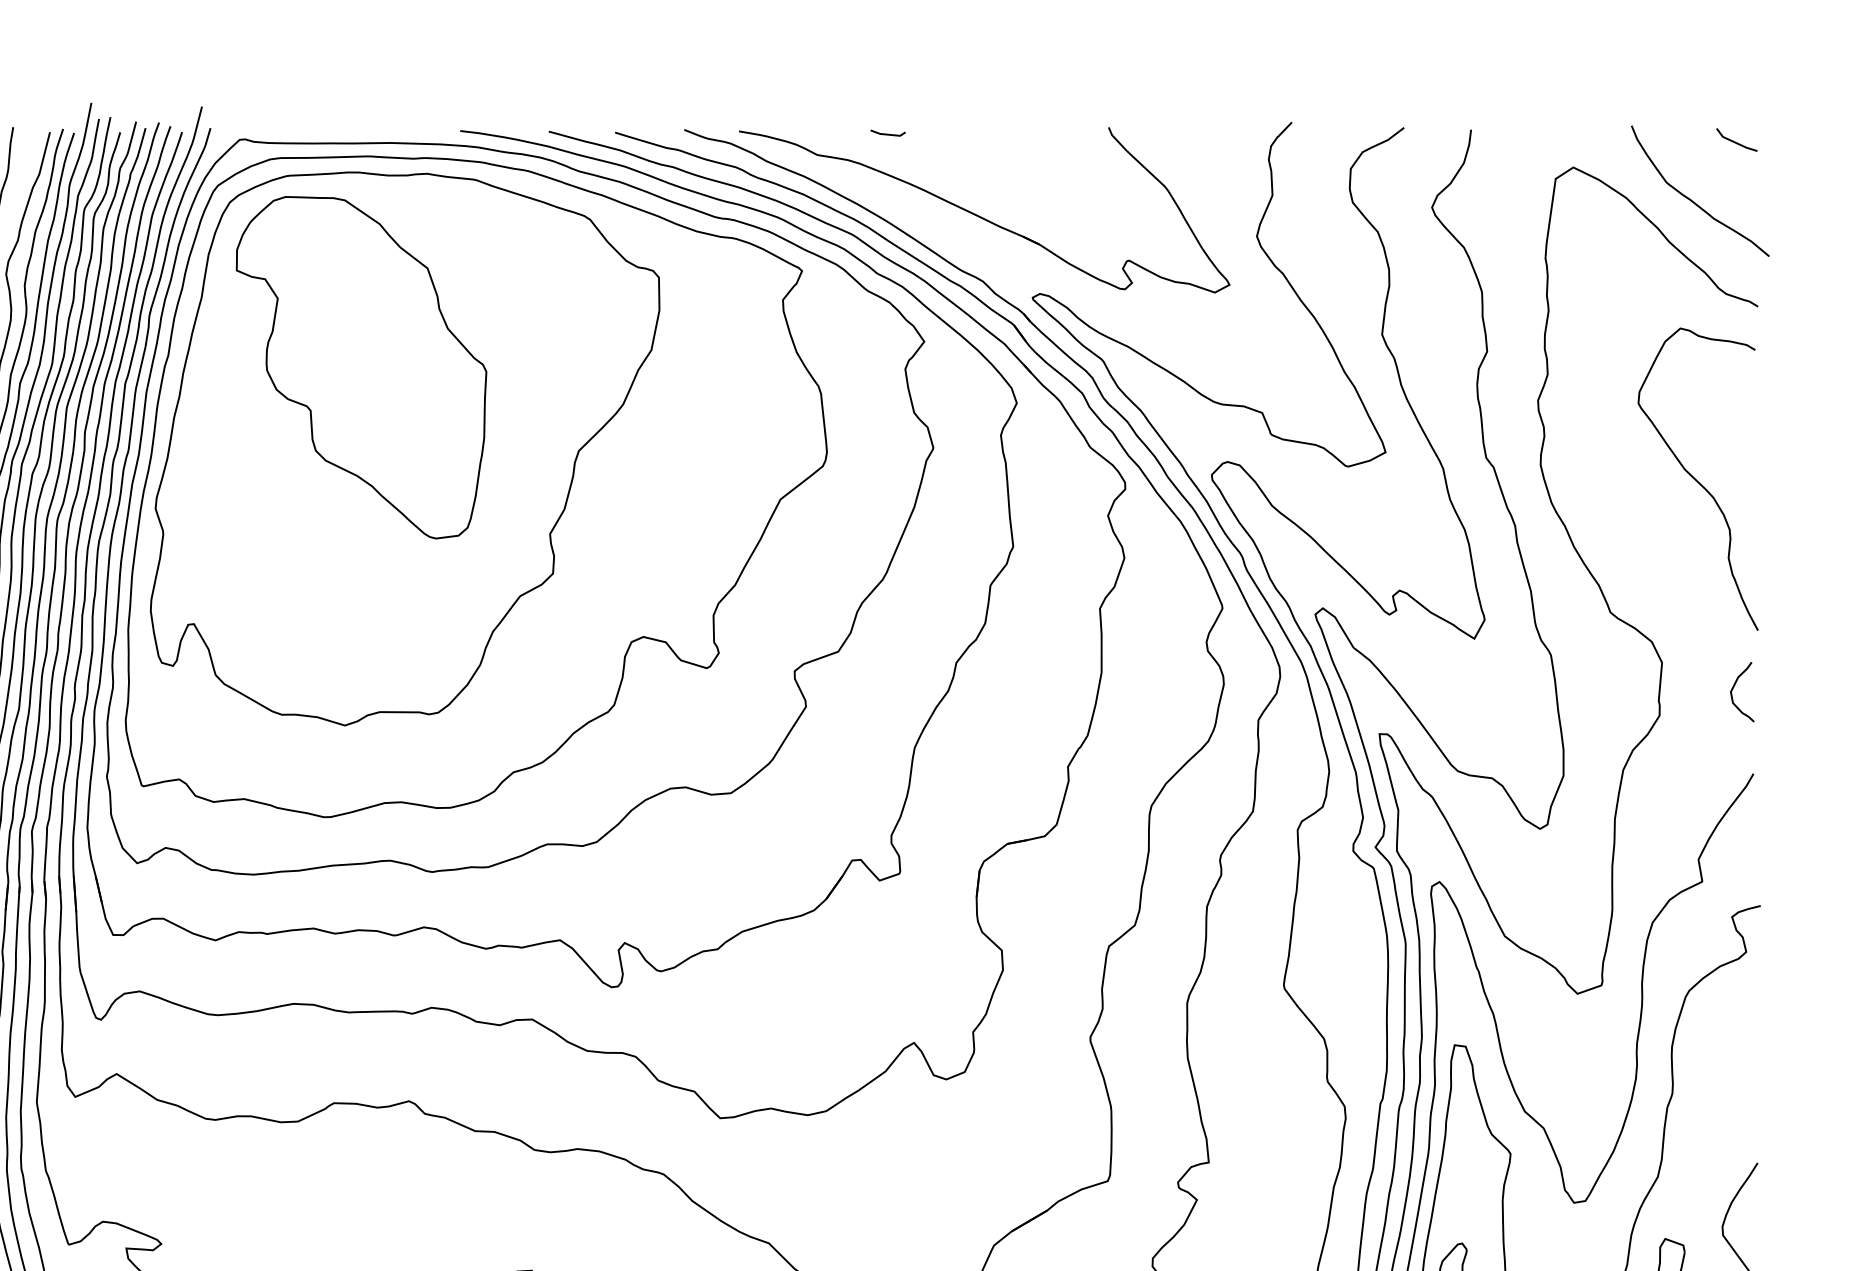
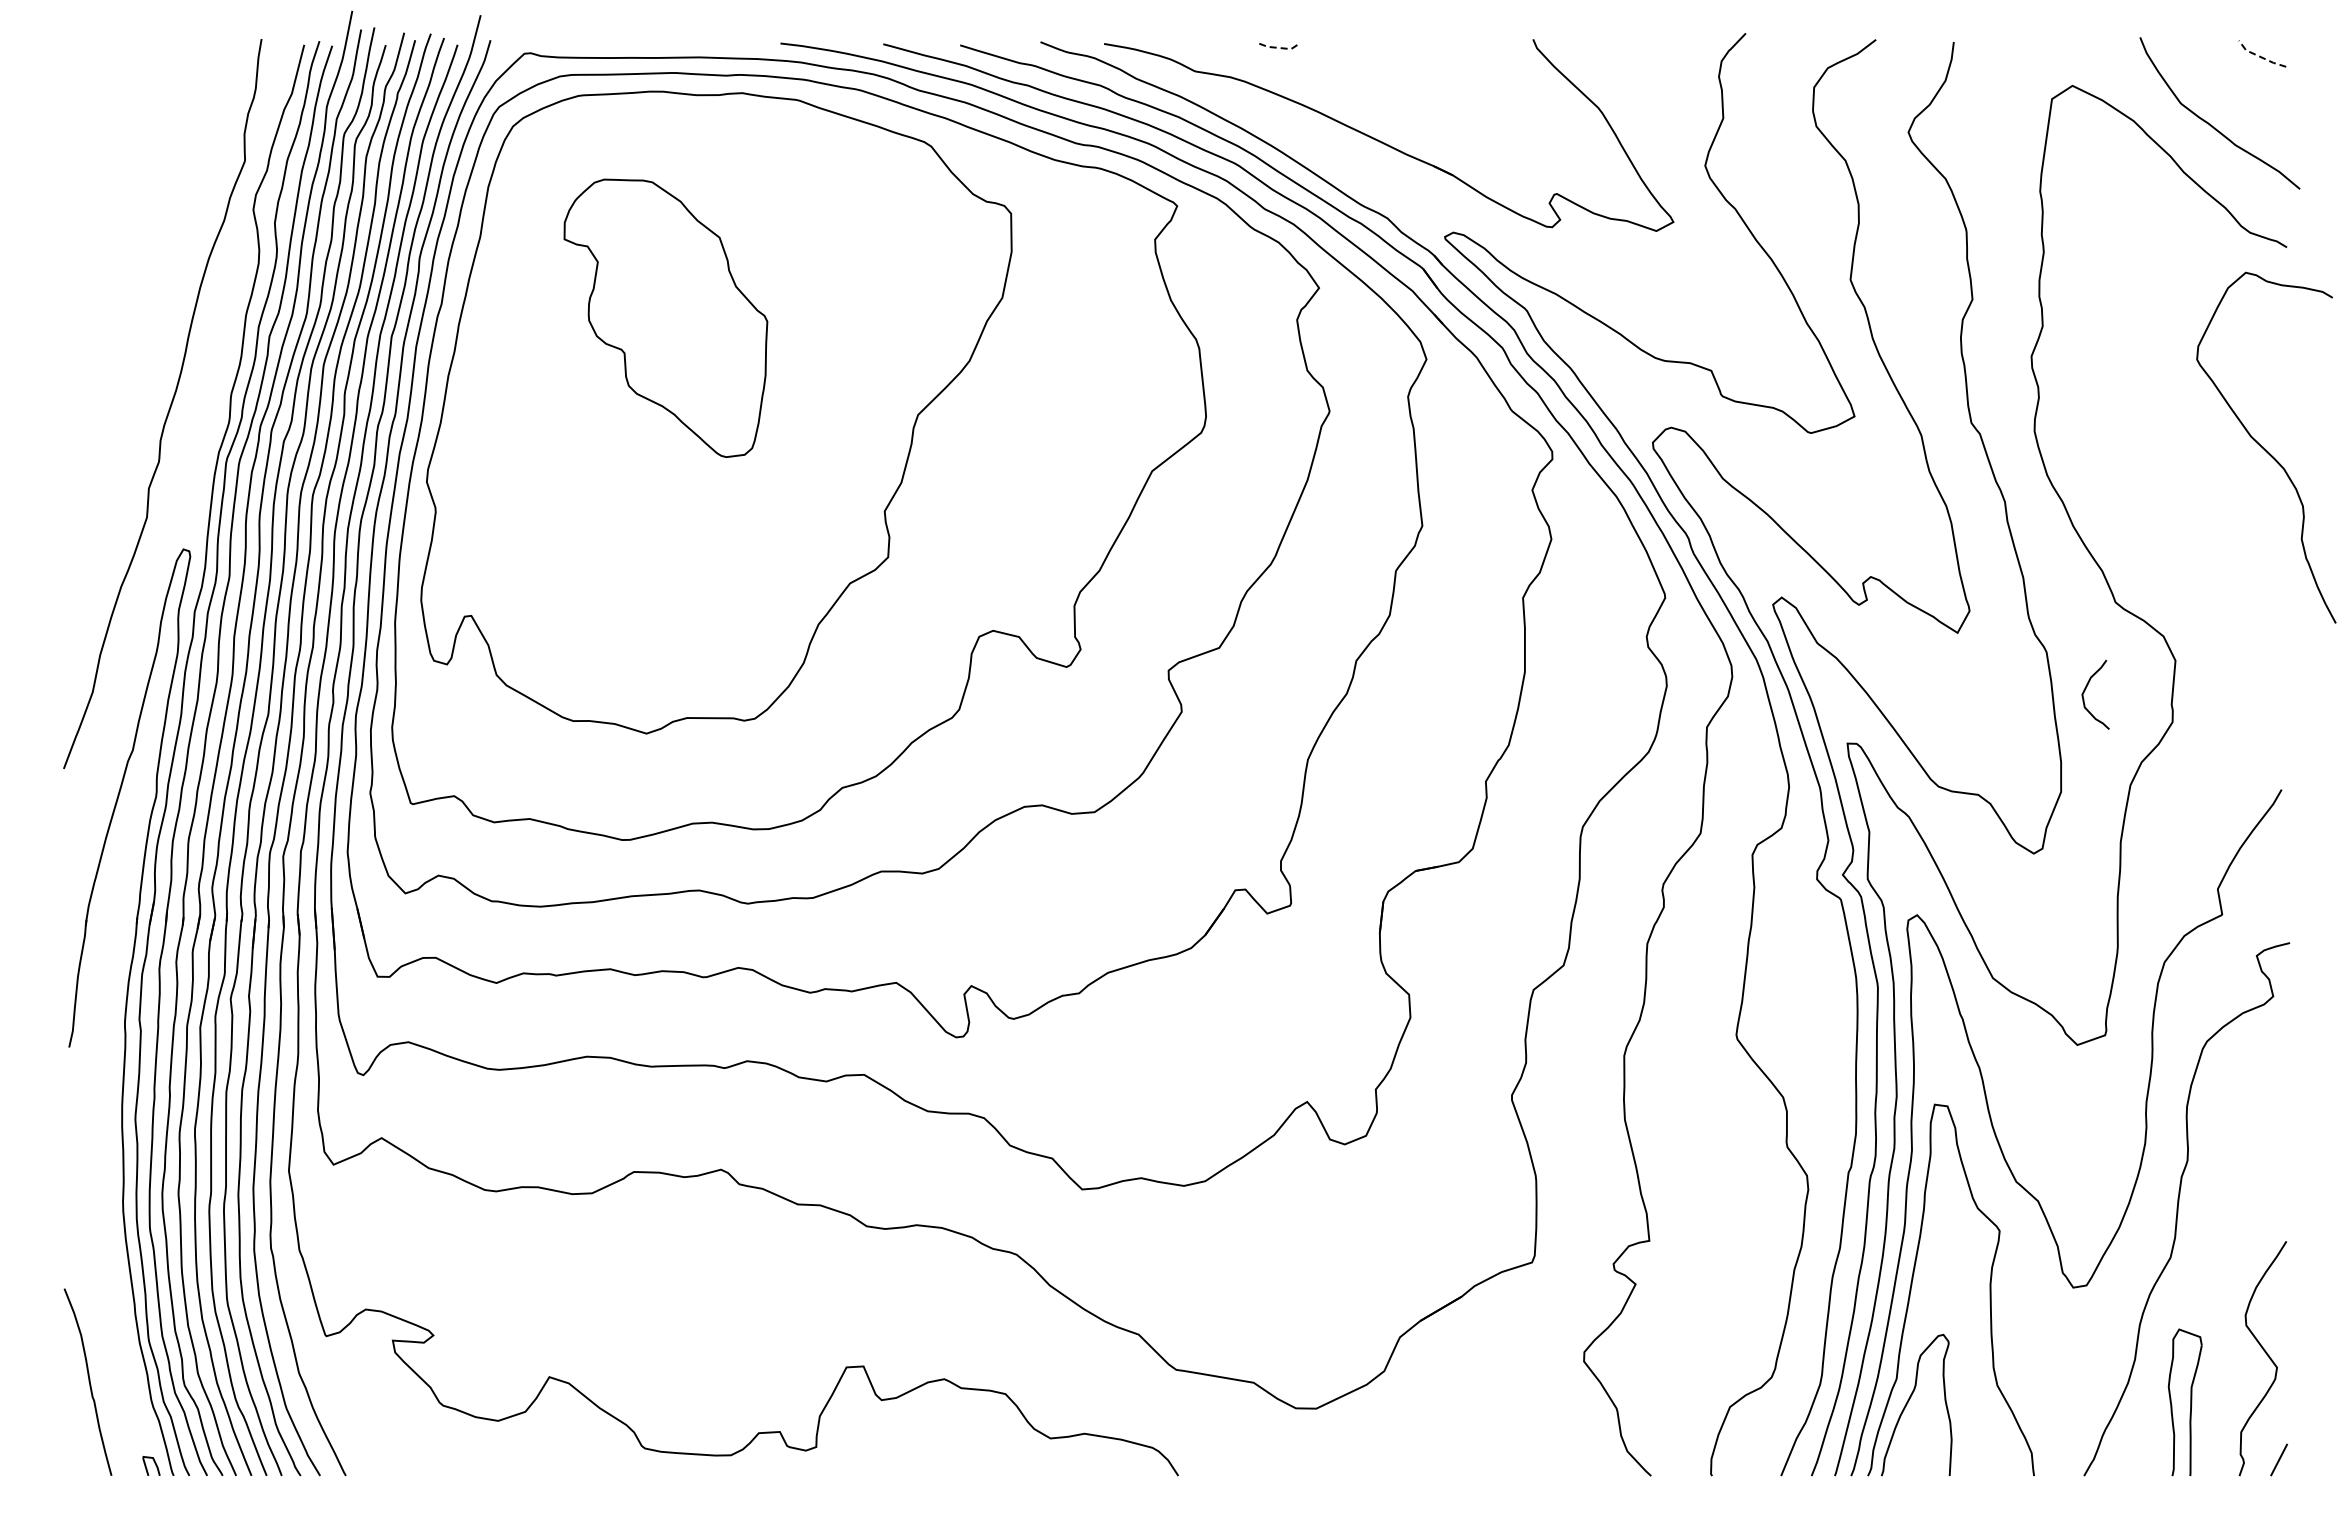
line: (888, 134) -> (1277, 47), solid -> dashed
line: (1734, 142) -> (2259, 56), solid -> dashed
part: (361, 367) -> (665, 318), size x0.7
curve: (1697, 479) -> (2265, 448), moved
curve: (1733, 688) -> (2085, 690), moved

